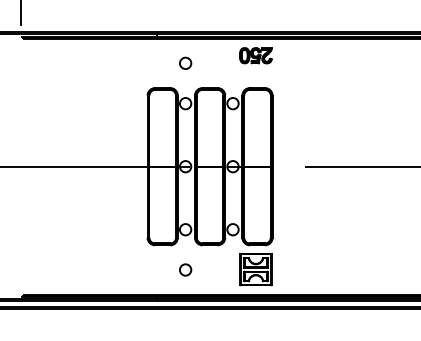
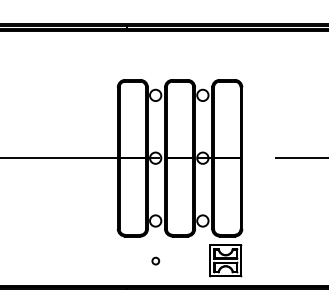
part: (255, 55) -> (225, 47), removed
circle: (185, 62) -> (155, 54), removed
circle: (185, 269) -> (155, 260), size x0.6

